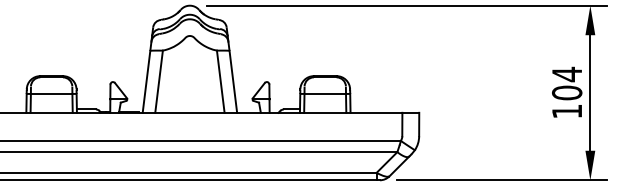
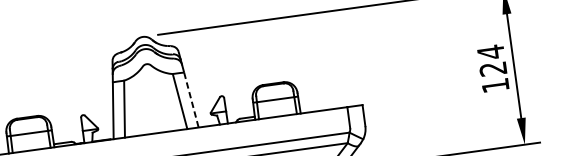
line: (233, 82) -> (191, 100), solid -> dashed
text: (567, 92) -> (493, 68), 104 -> 124

